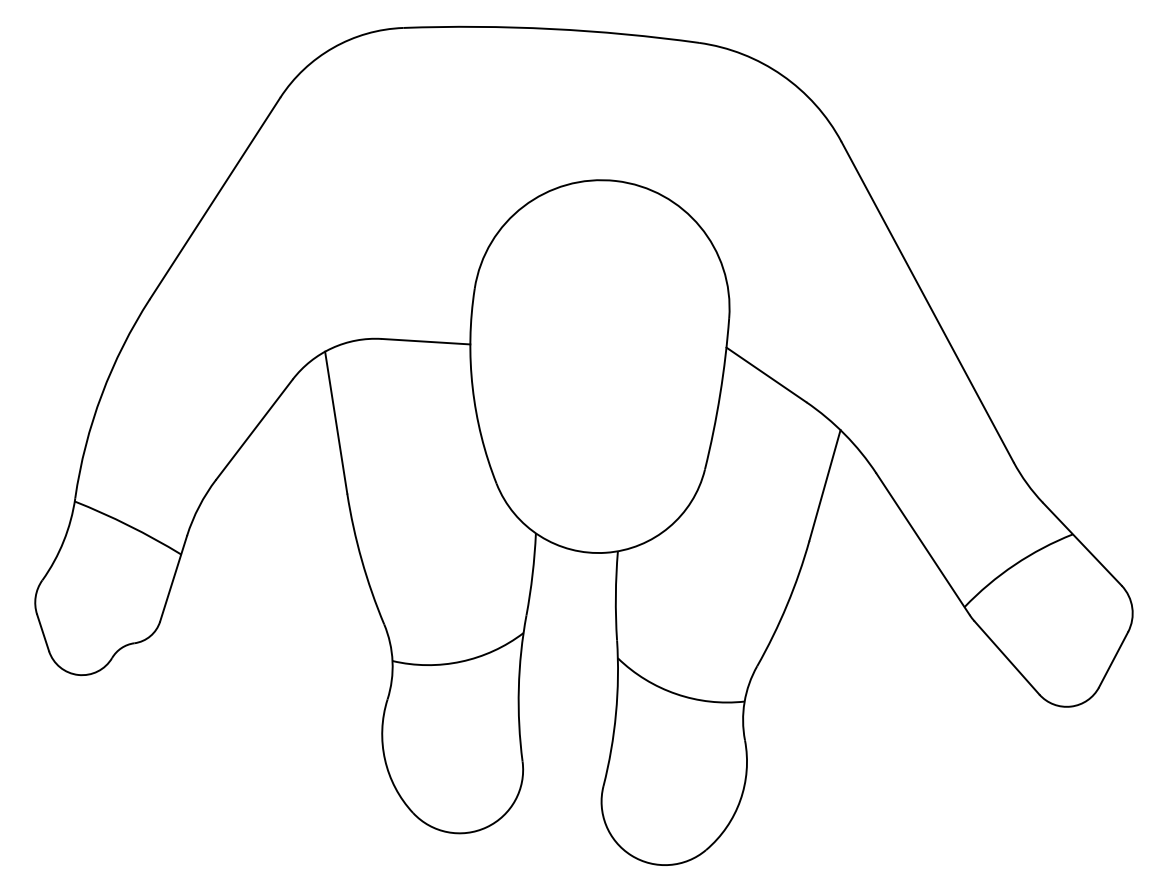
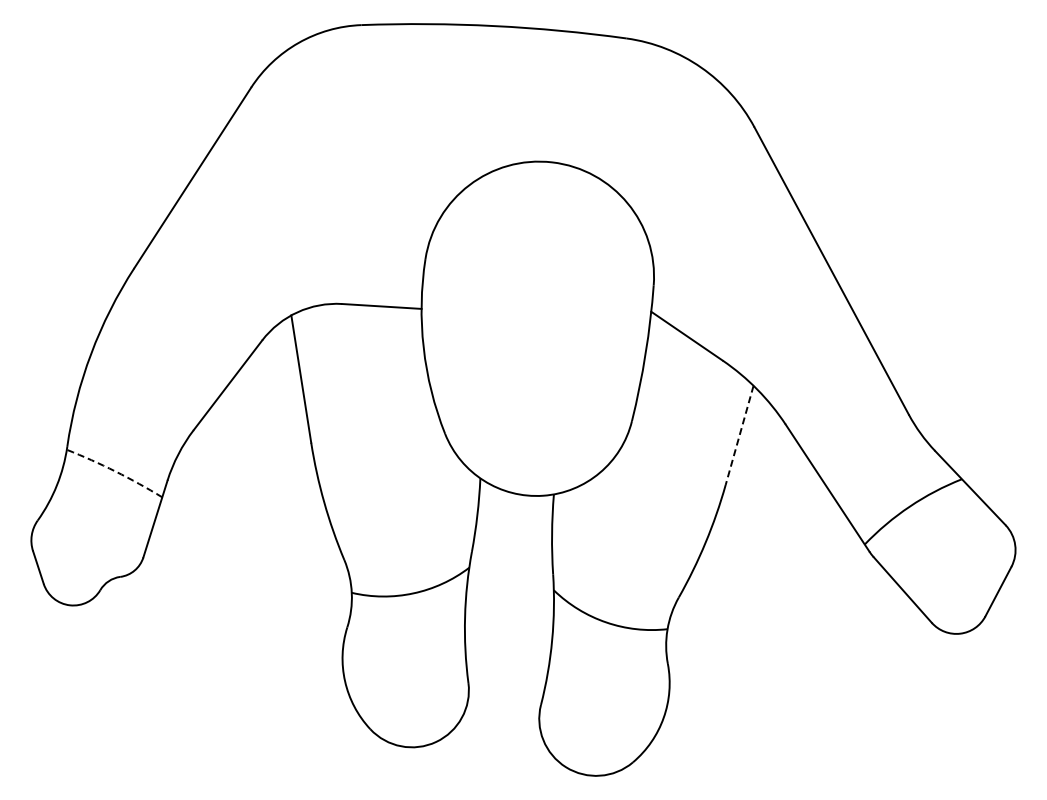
line: (824, 485) -> (739, 435), solid -> dashed
arc: (129, 525) -> (115, 471), solid -> dashed

